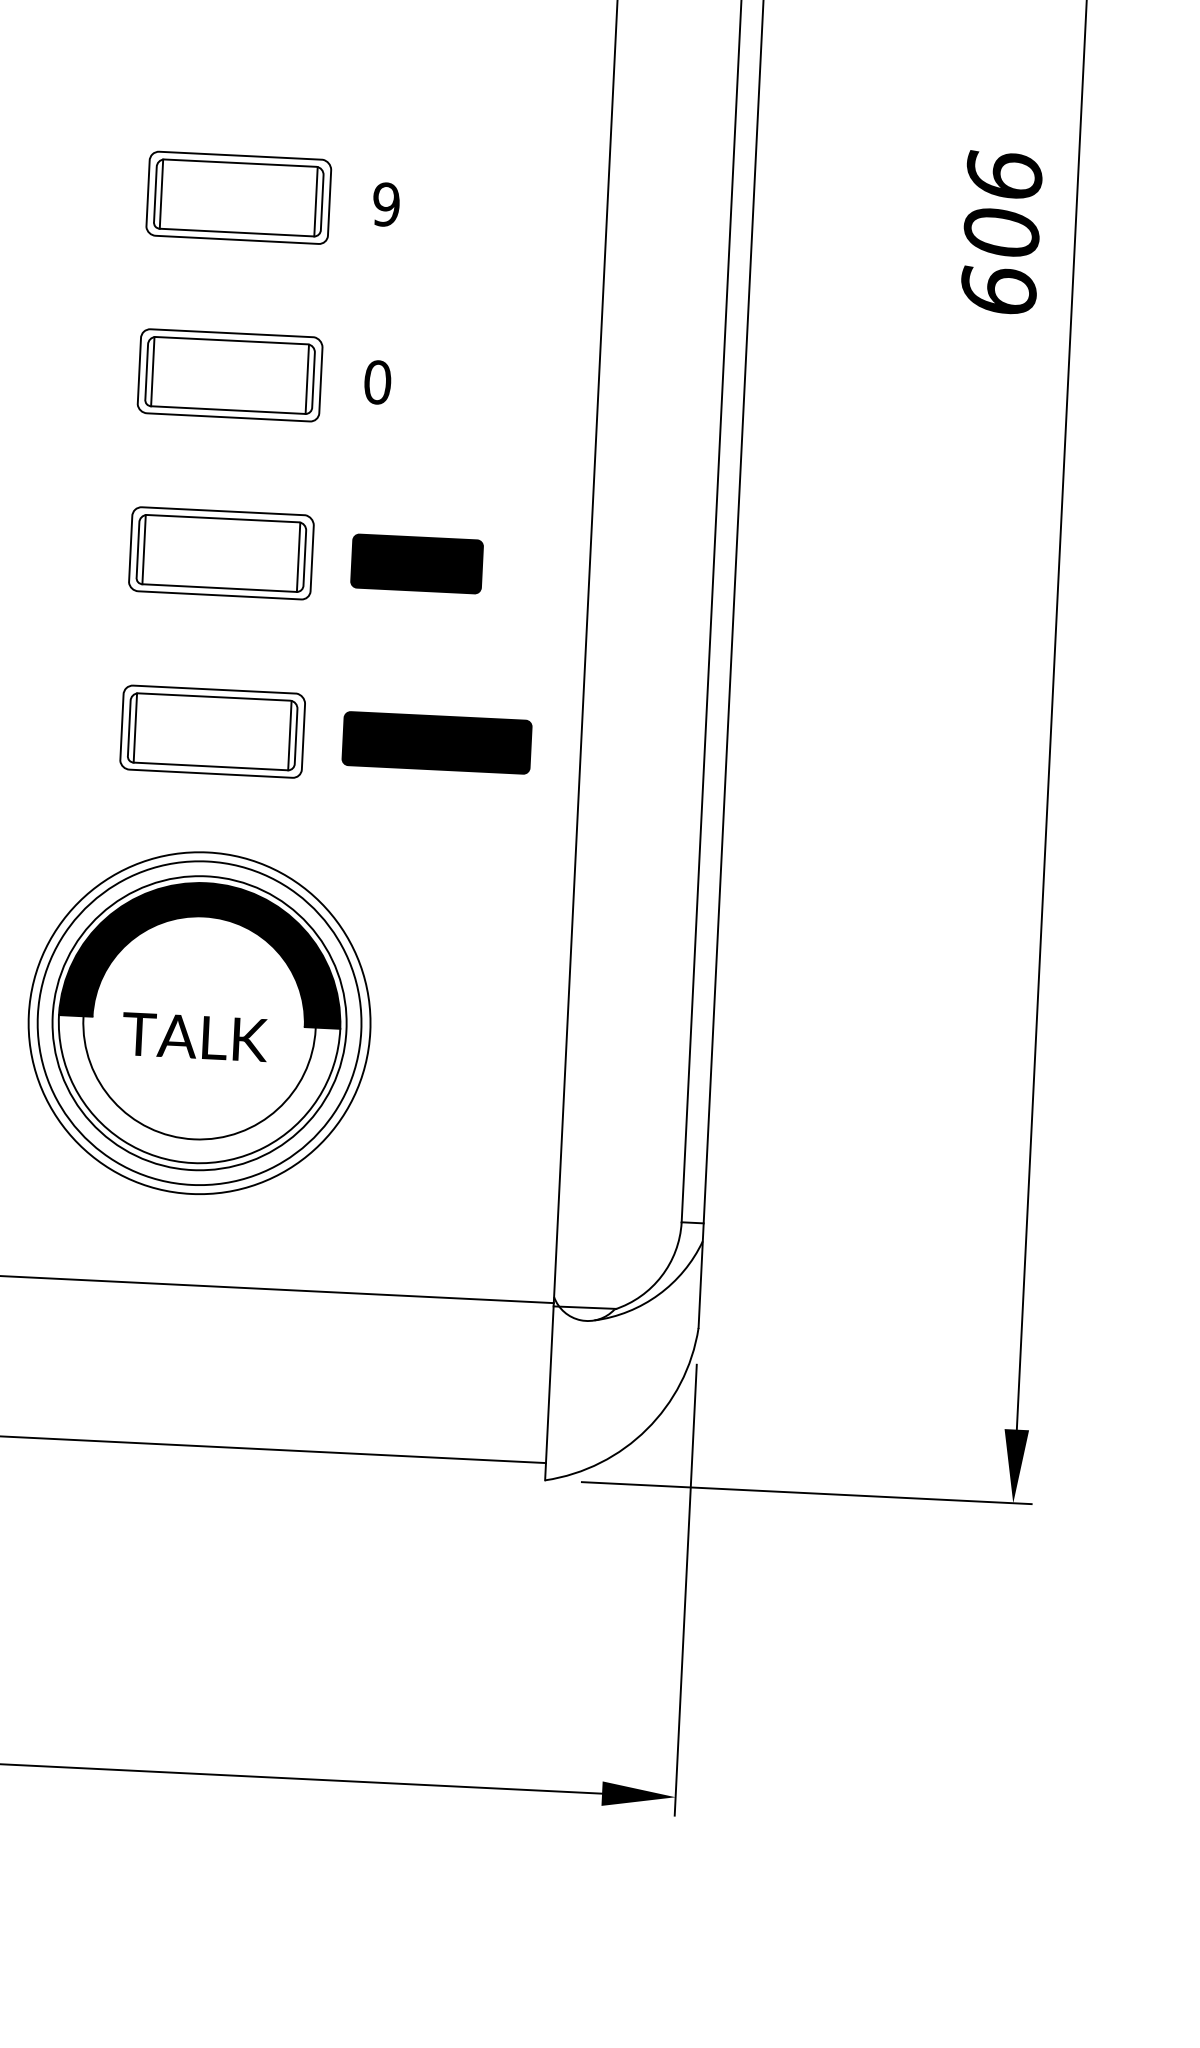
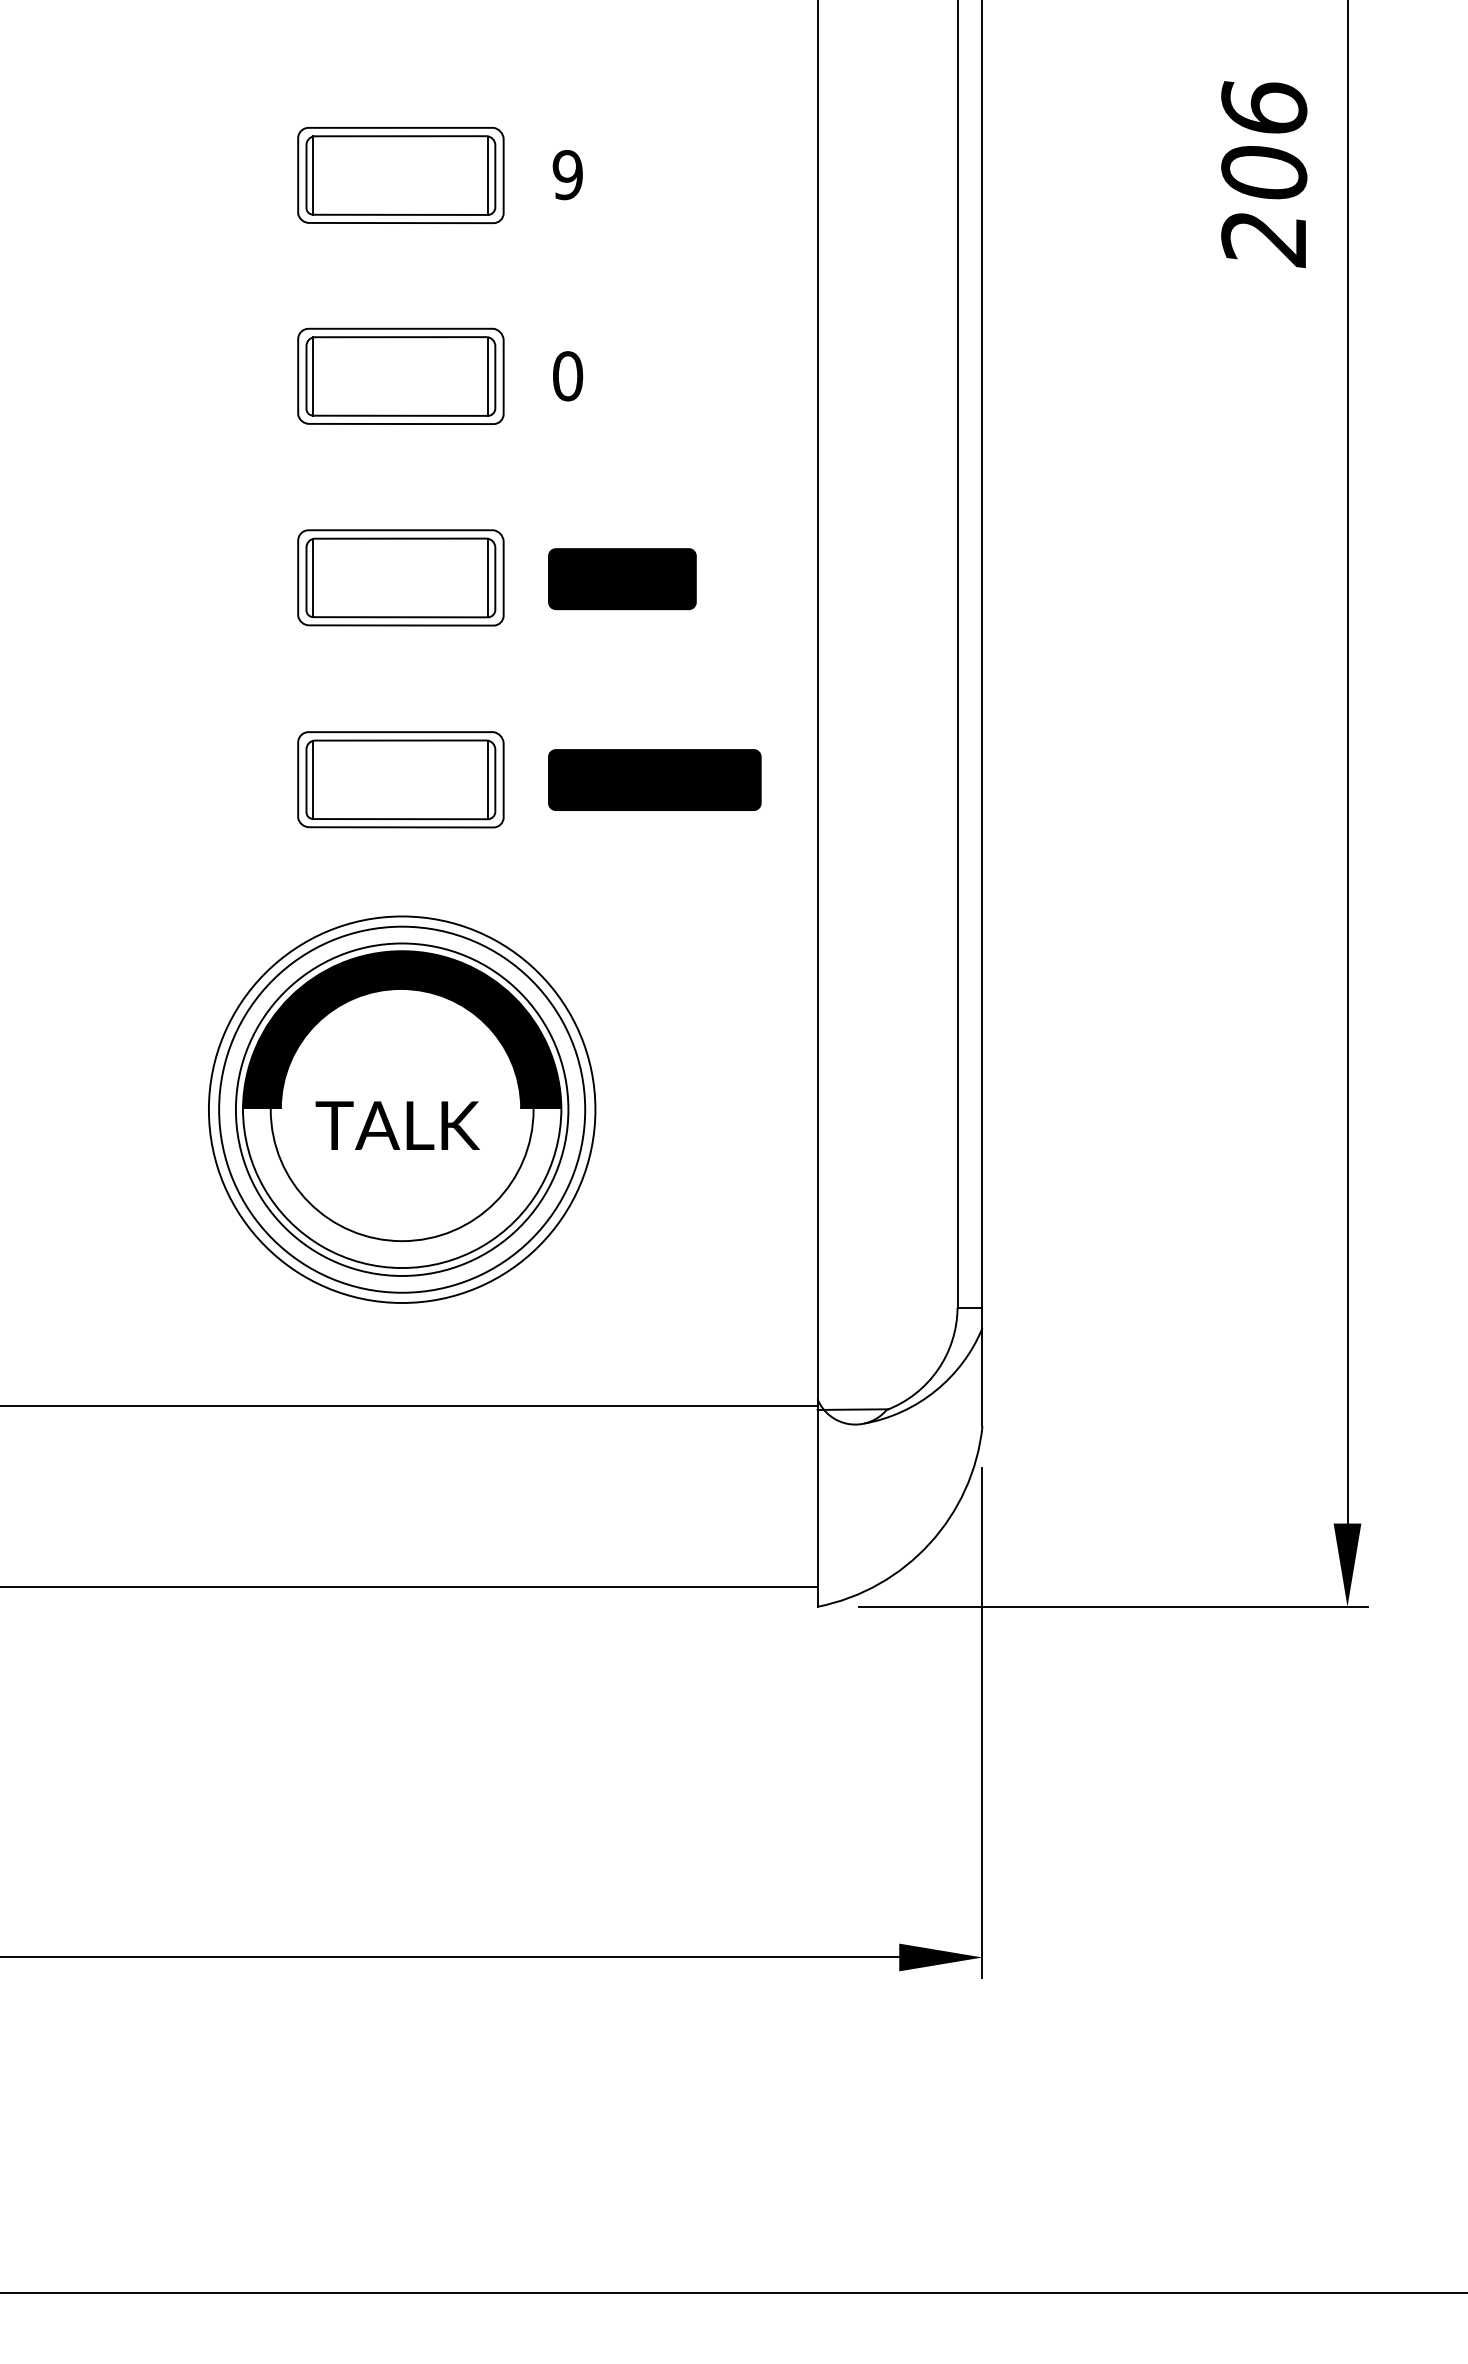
text: (999, 291) -> (1264, 239), 606 -> 206

